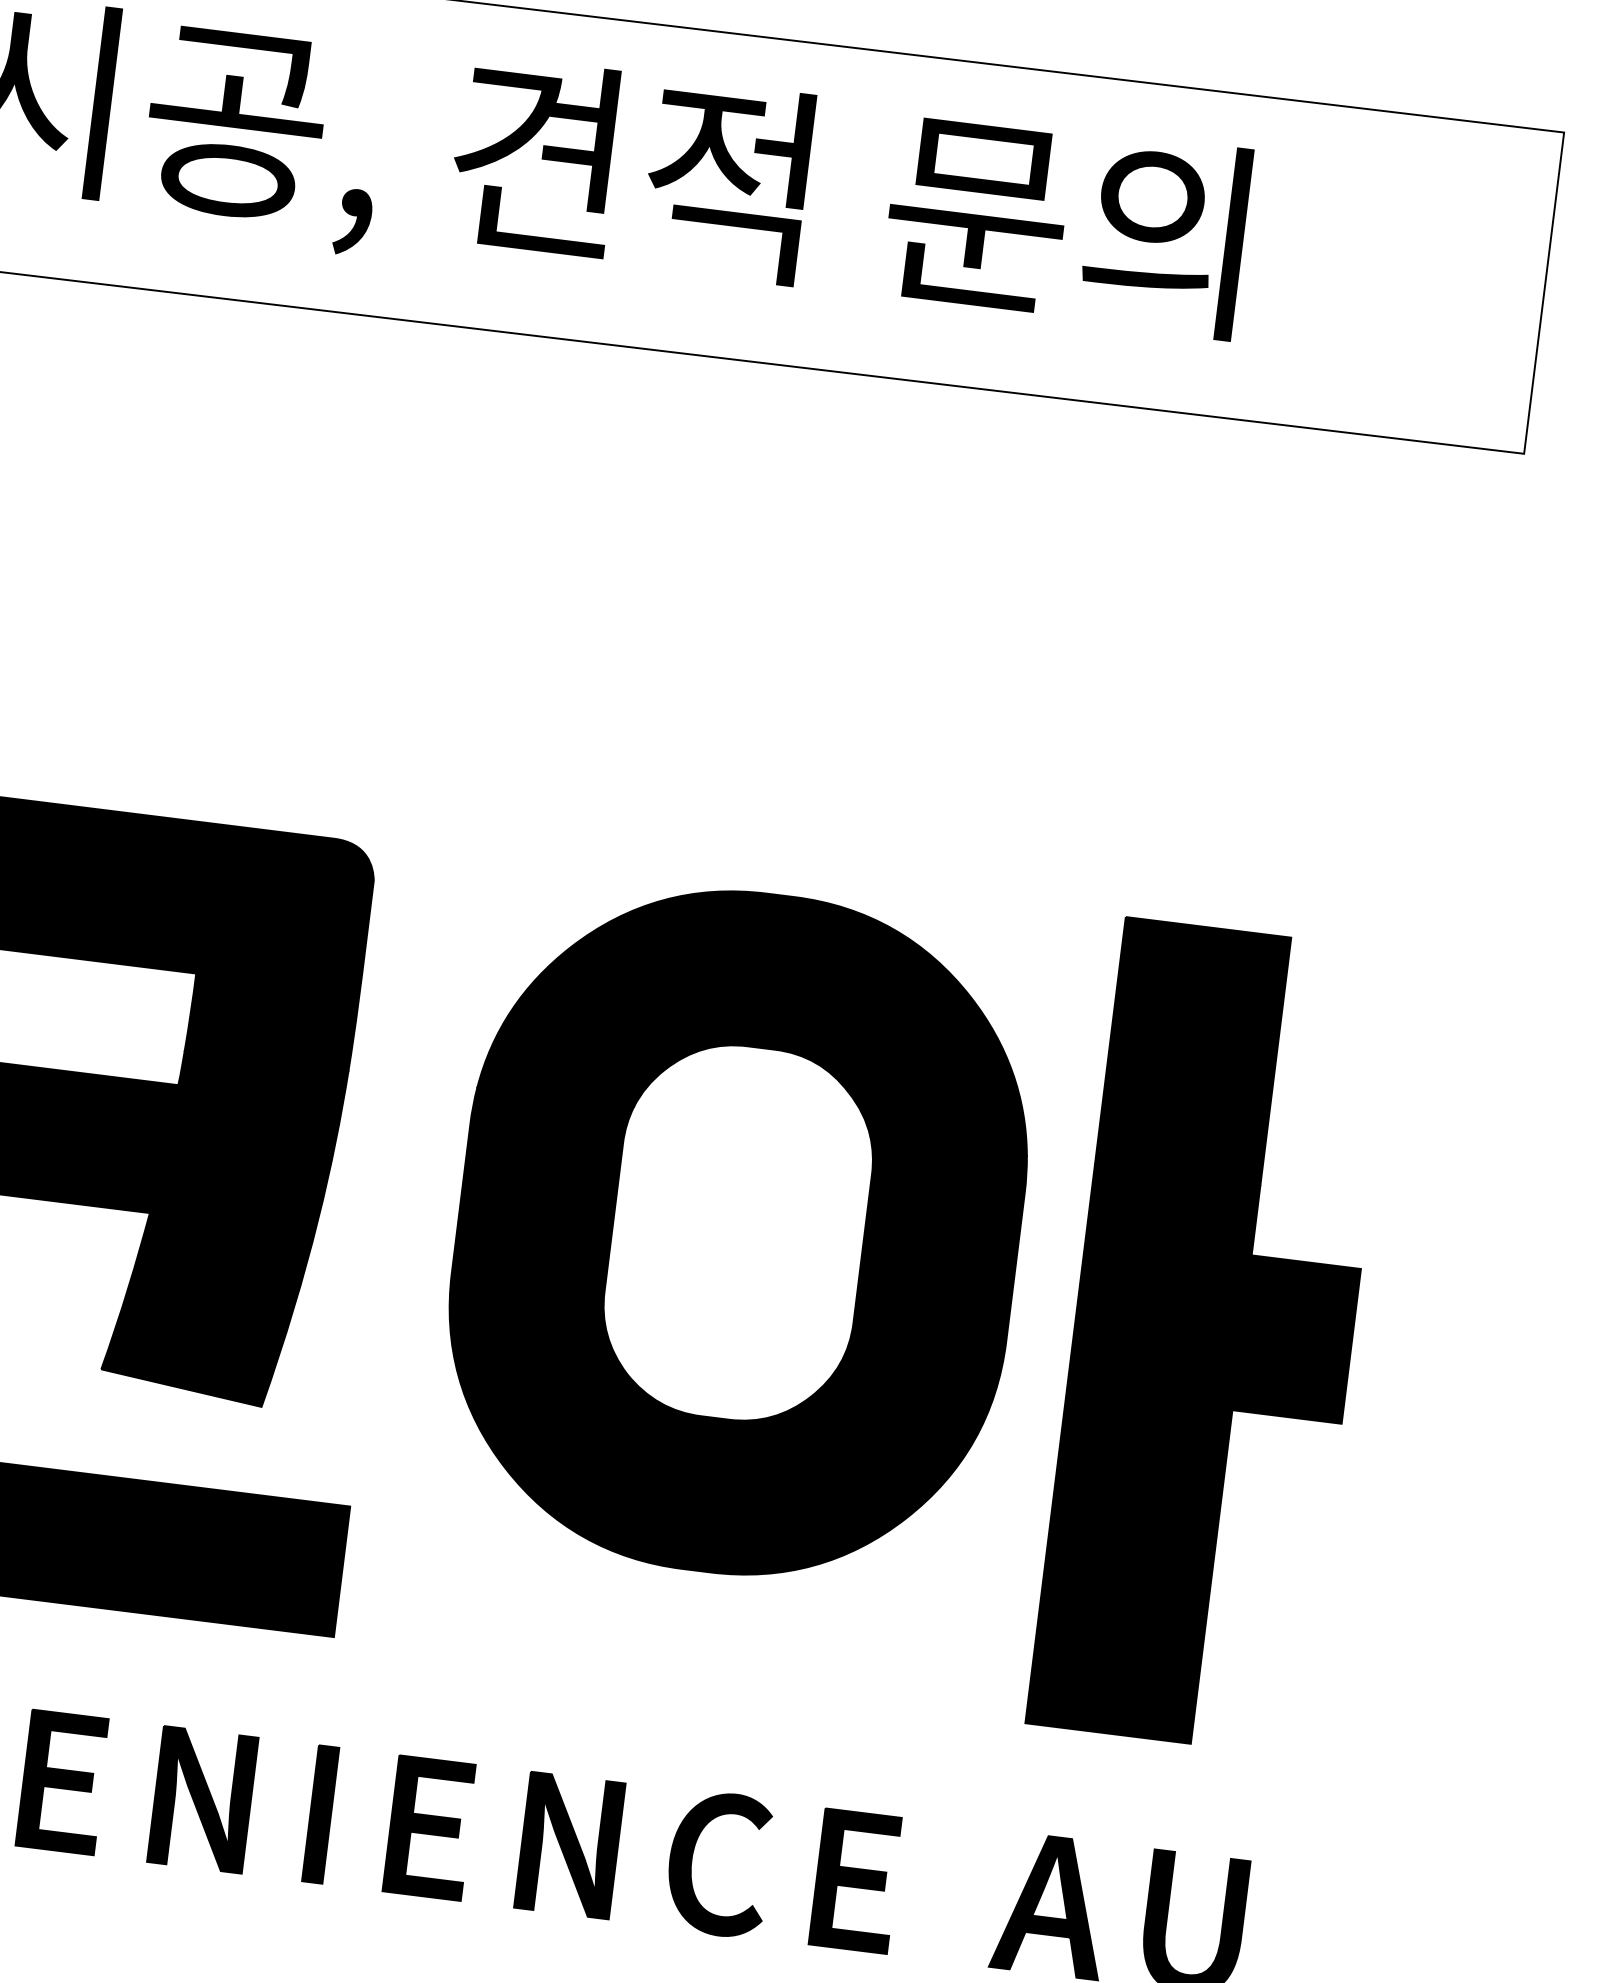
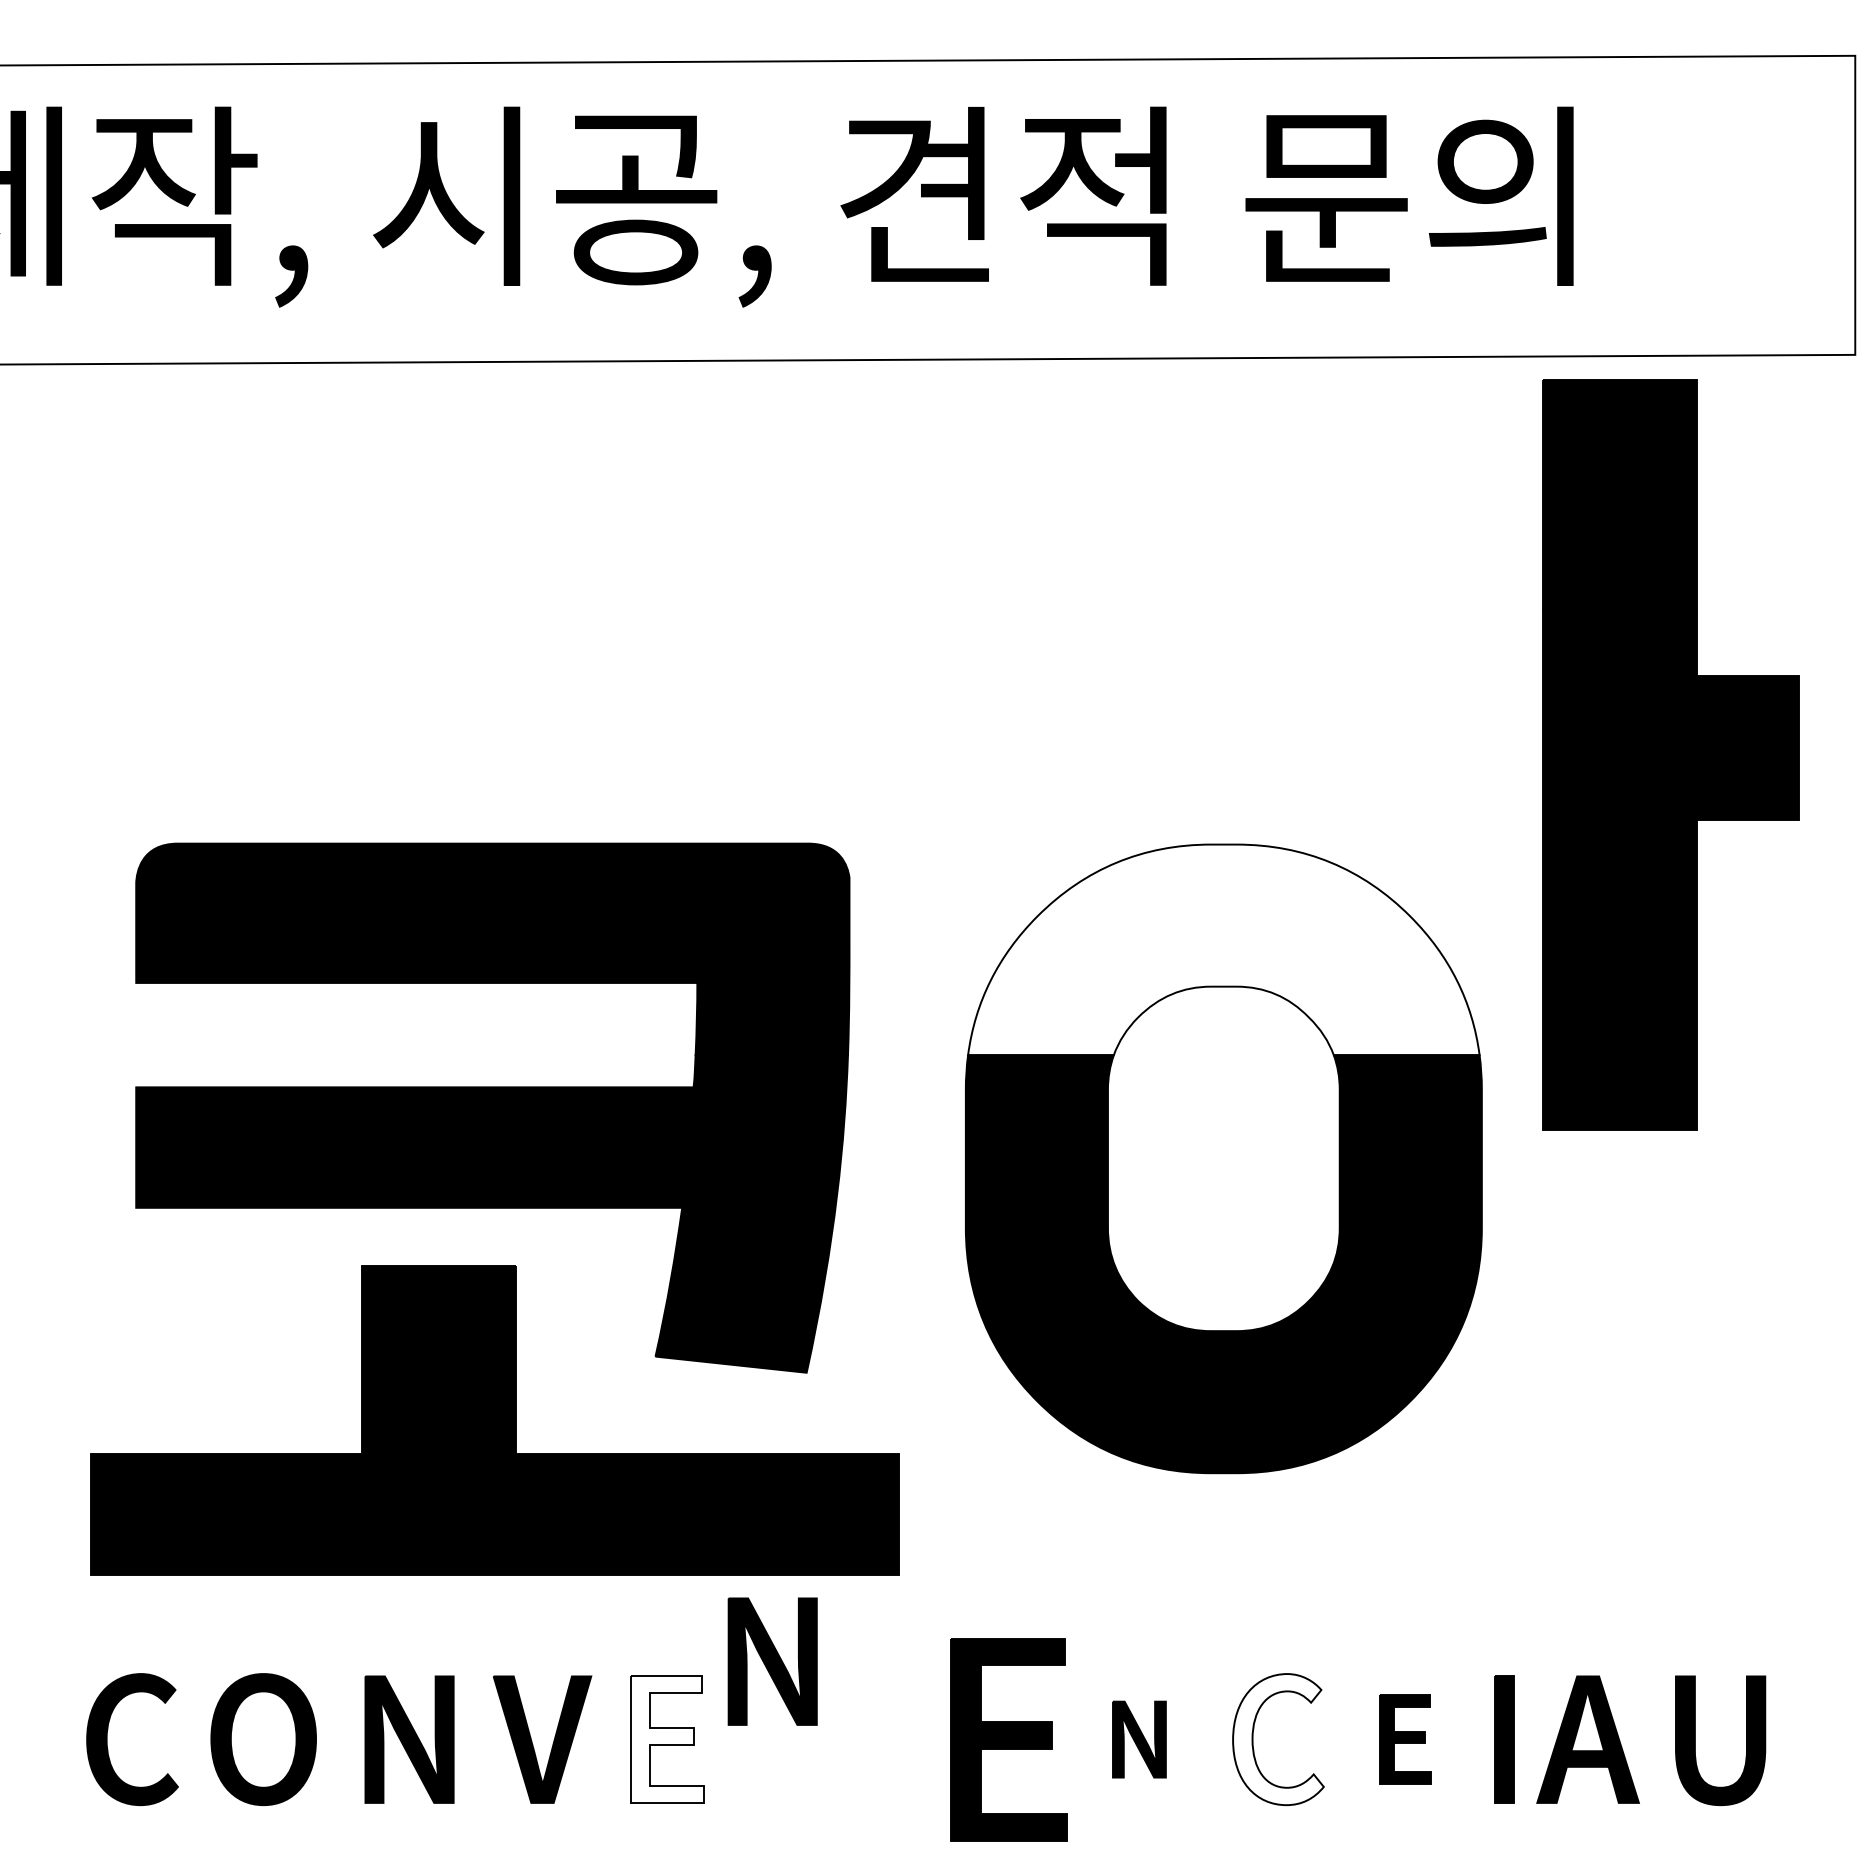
fill: (765, 1008) -> (1223, 949), removed
part: (1212, 1336) -> (1670, 754), moved
fill: (62, 1782) -> (667, 1739), removed
part: (202, 1799) -> (772, 1661), moved
part: (320, 1814) -> (1504, 1739), moved
part: (430, 1827) -> (1009, 1739), size x1.6
part: (569, 1845) -> (1139, 1739), size x0.6
fill: (719, 1863) -> (1278, 1739), removed
part: (855, 1880) -> (1405, 1739), size x0.7

